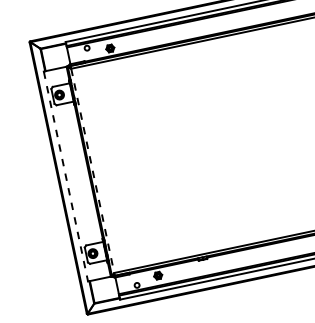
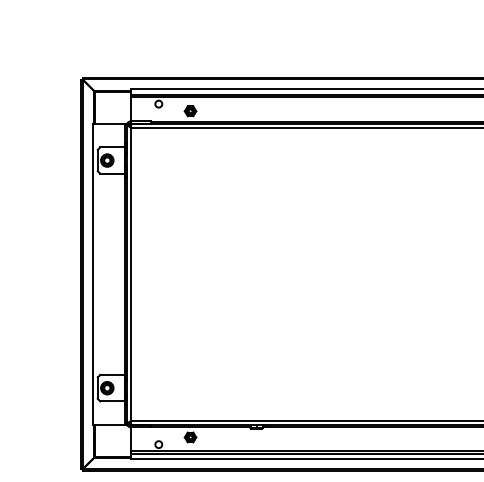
line: (93, 170) -> (131, 274), dashed -> solid
line: (65, 176) -> (92, 274), dashed -> solid

